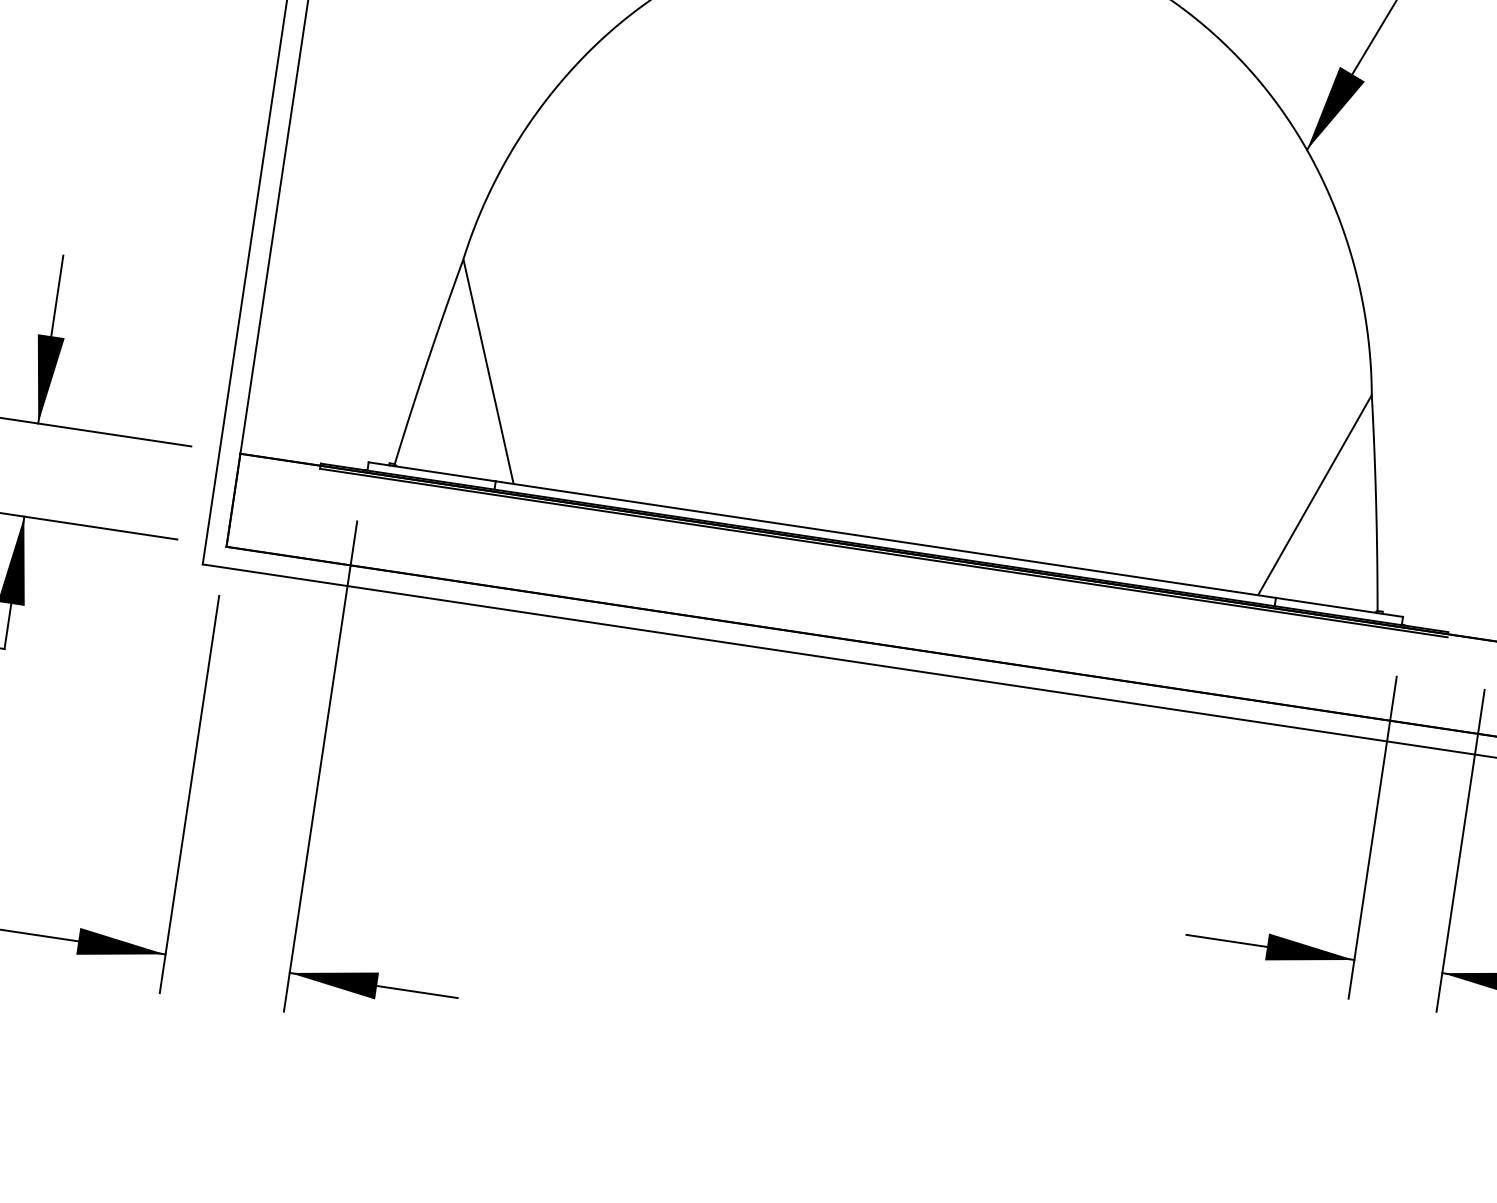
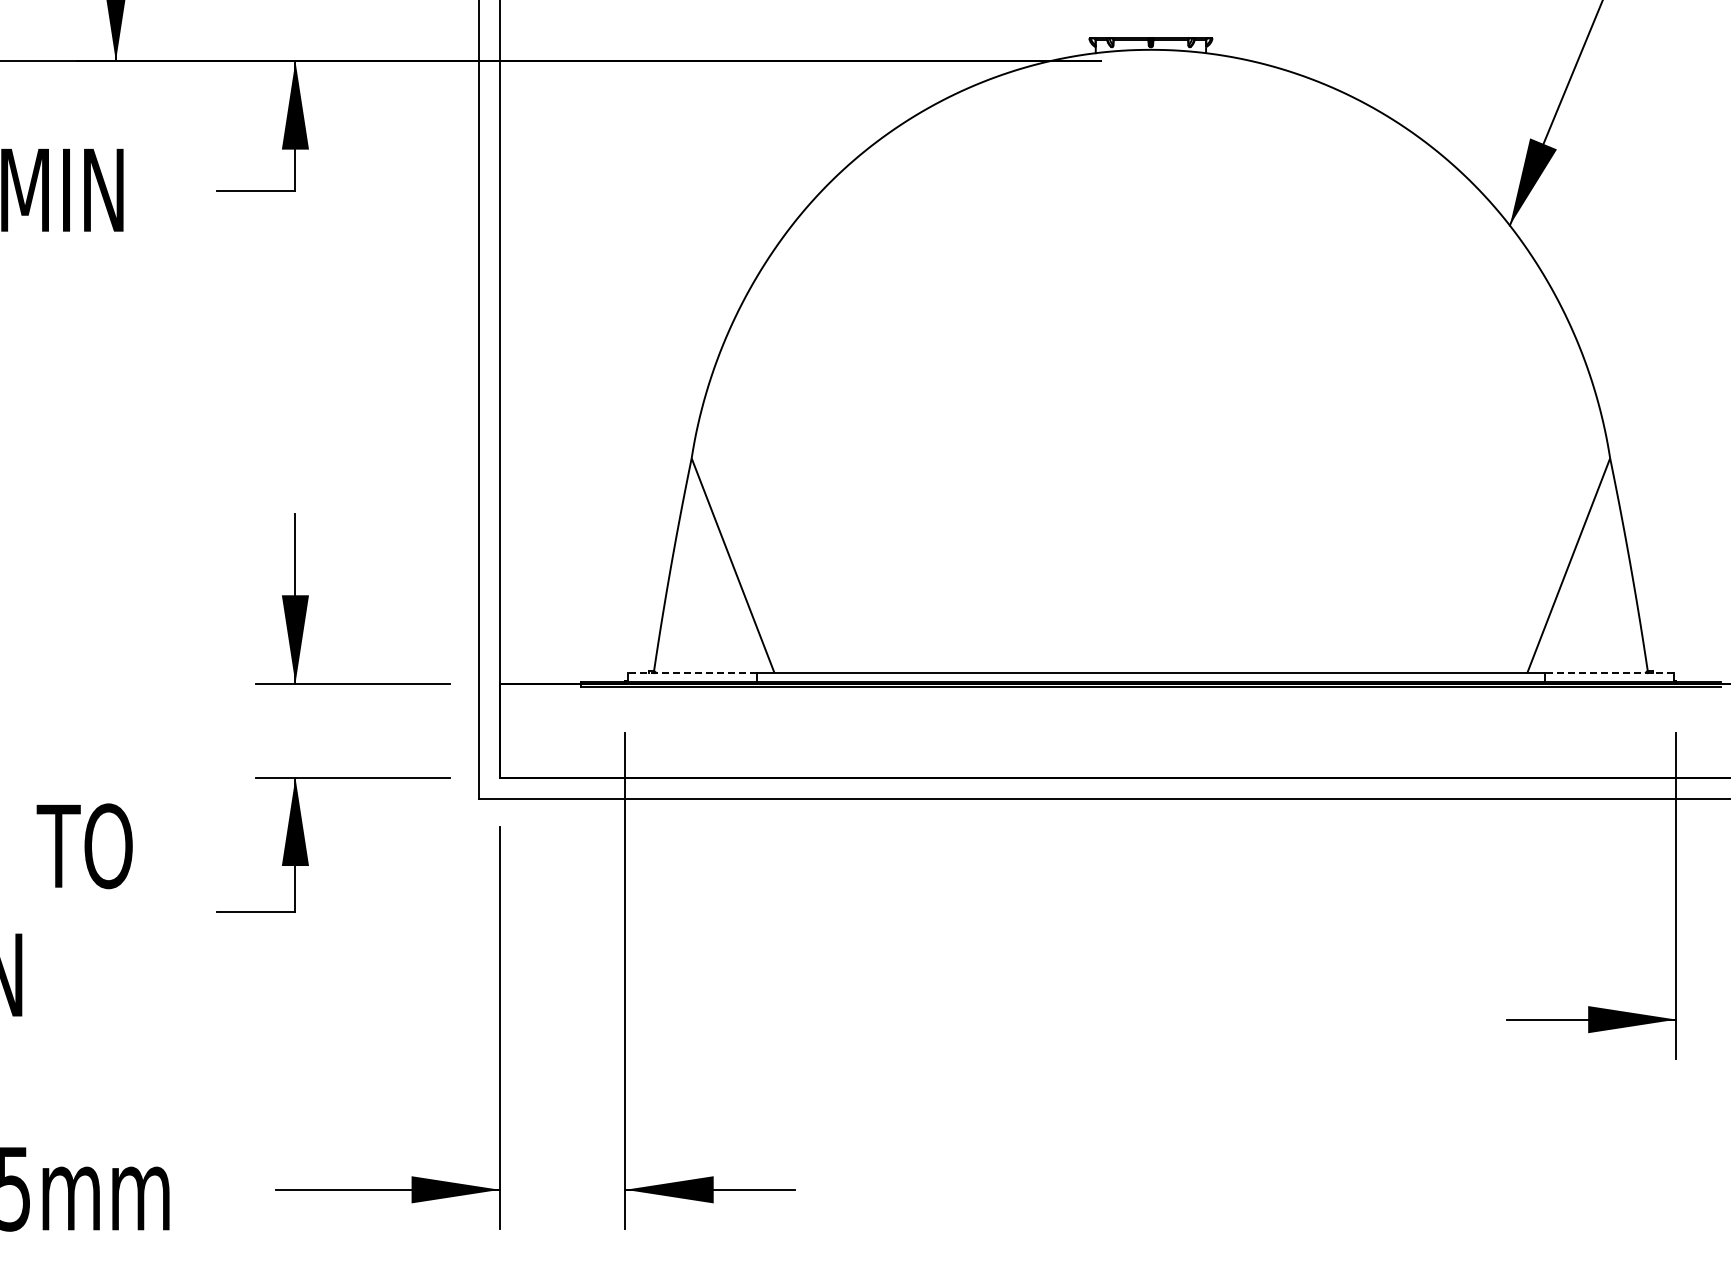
line: (431, 472) -> (691, 673), solid -> dashed
line: (1339, 607) -> (1609, 673), solid -> dashed

